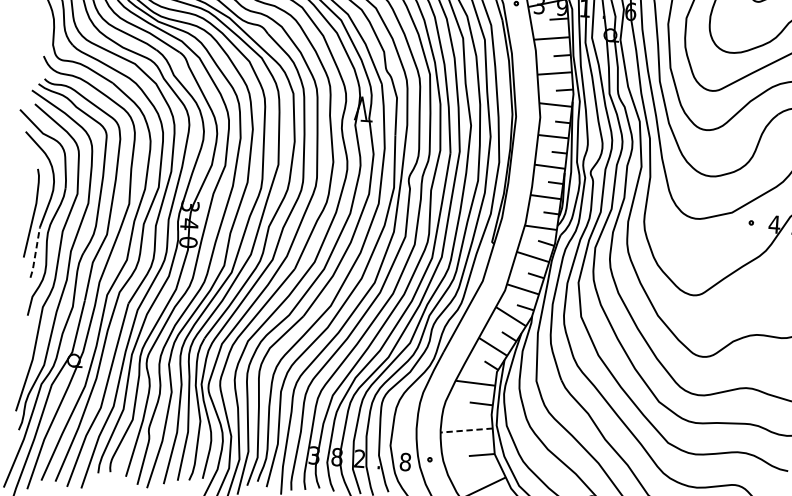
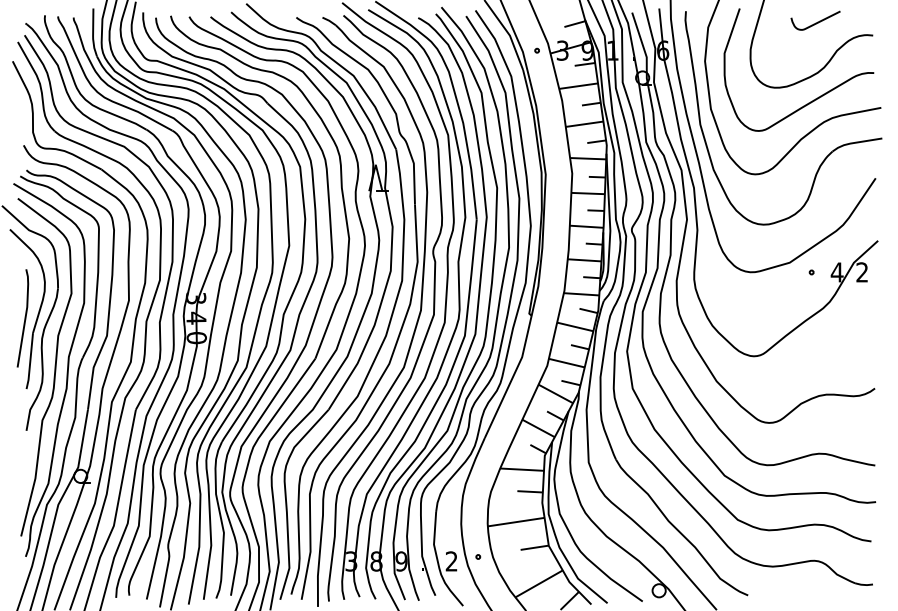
line: (35, 253) -> (30, 362), dashed -> solid
line: (466, 430) -> (516, 522), dashed -> solid
text: (359, 458) -> (401, 561), 2 -> 9
text: (405, 462) -> (451, 561), 8 -> 2

